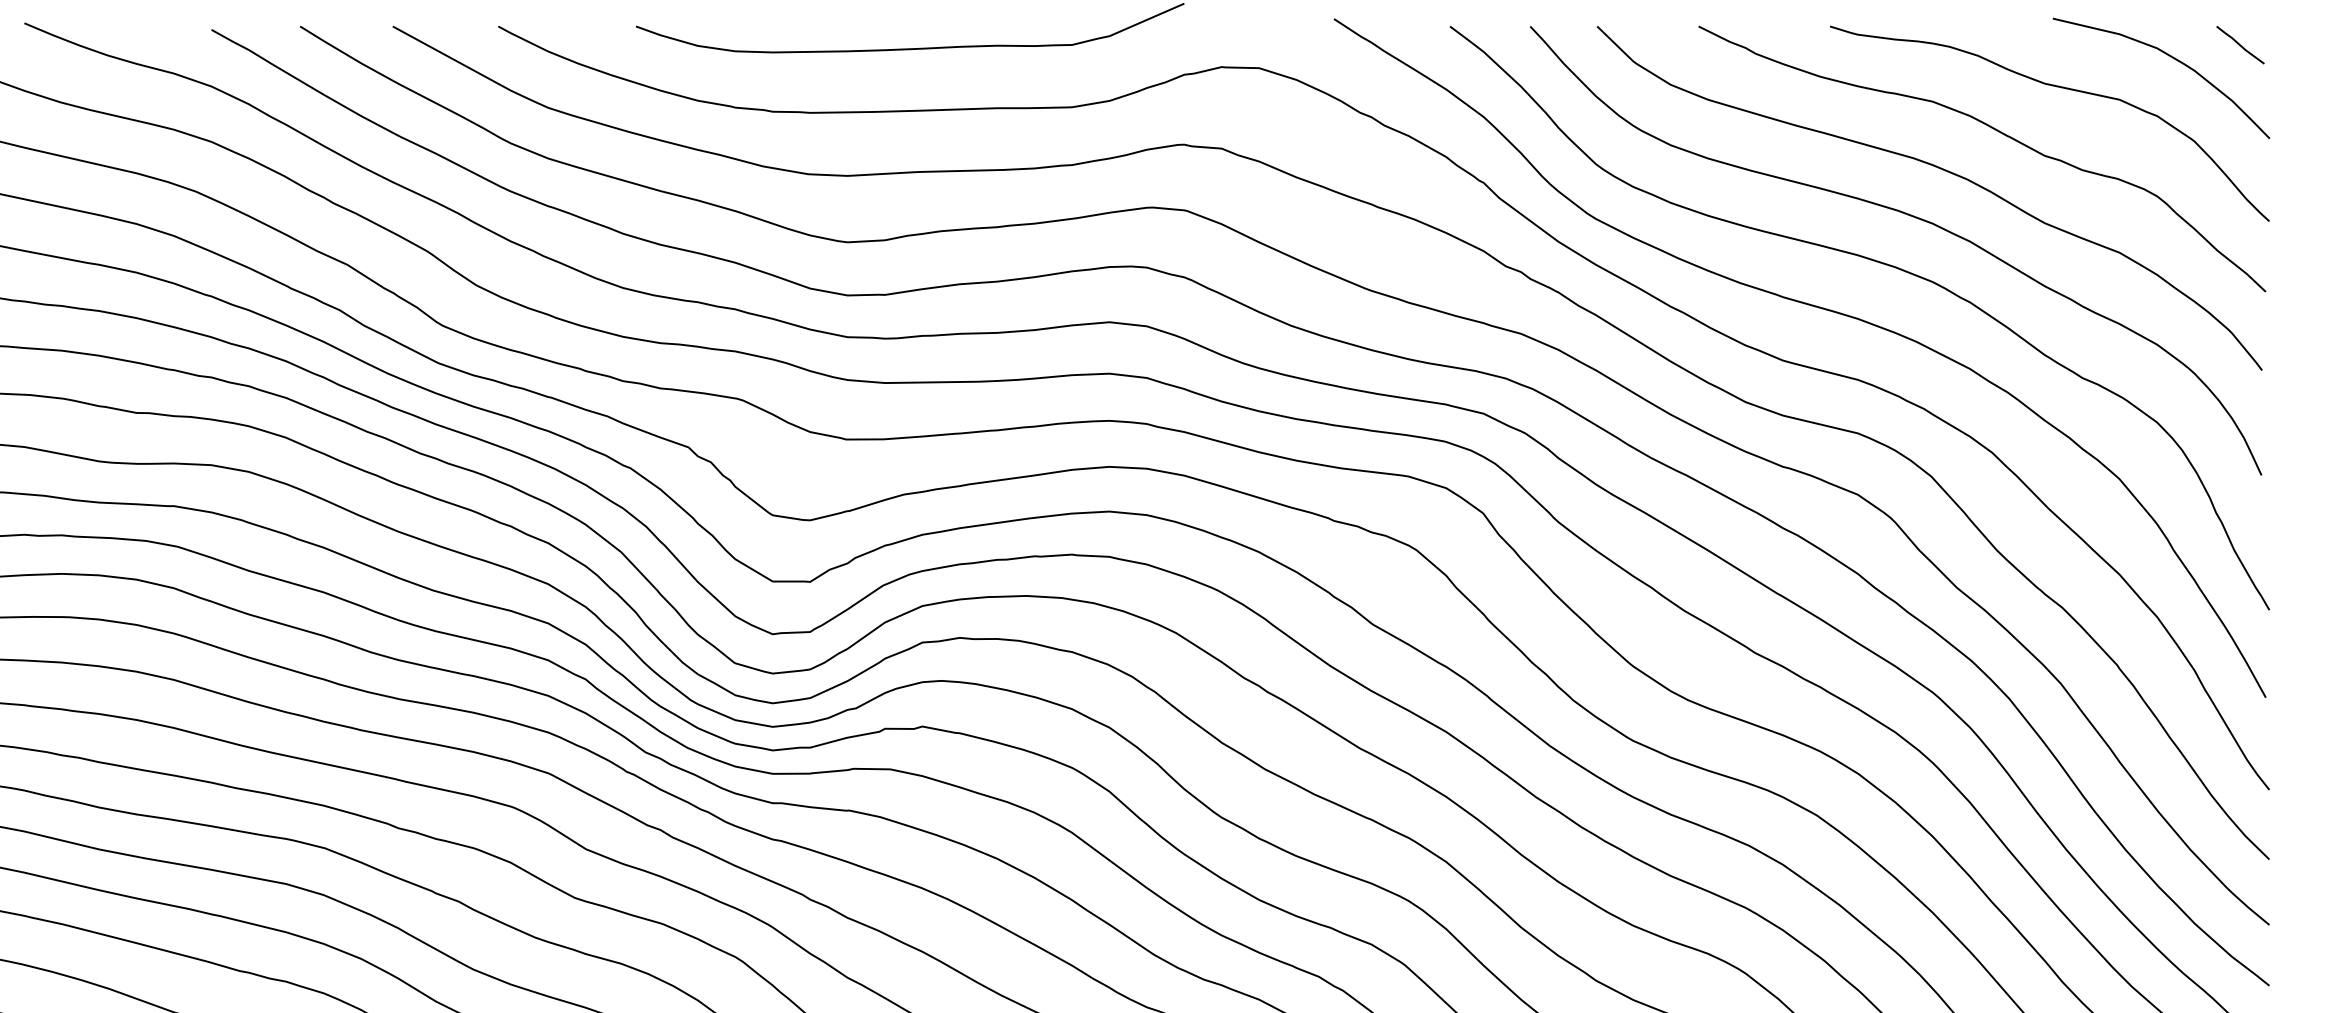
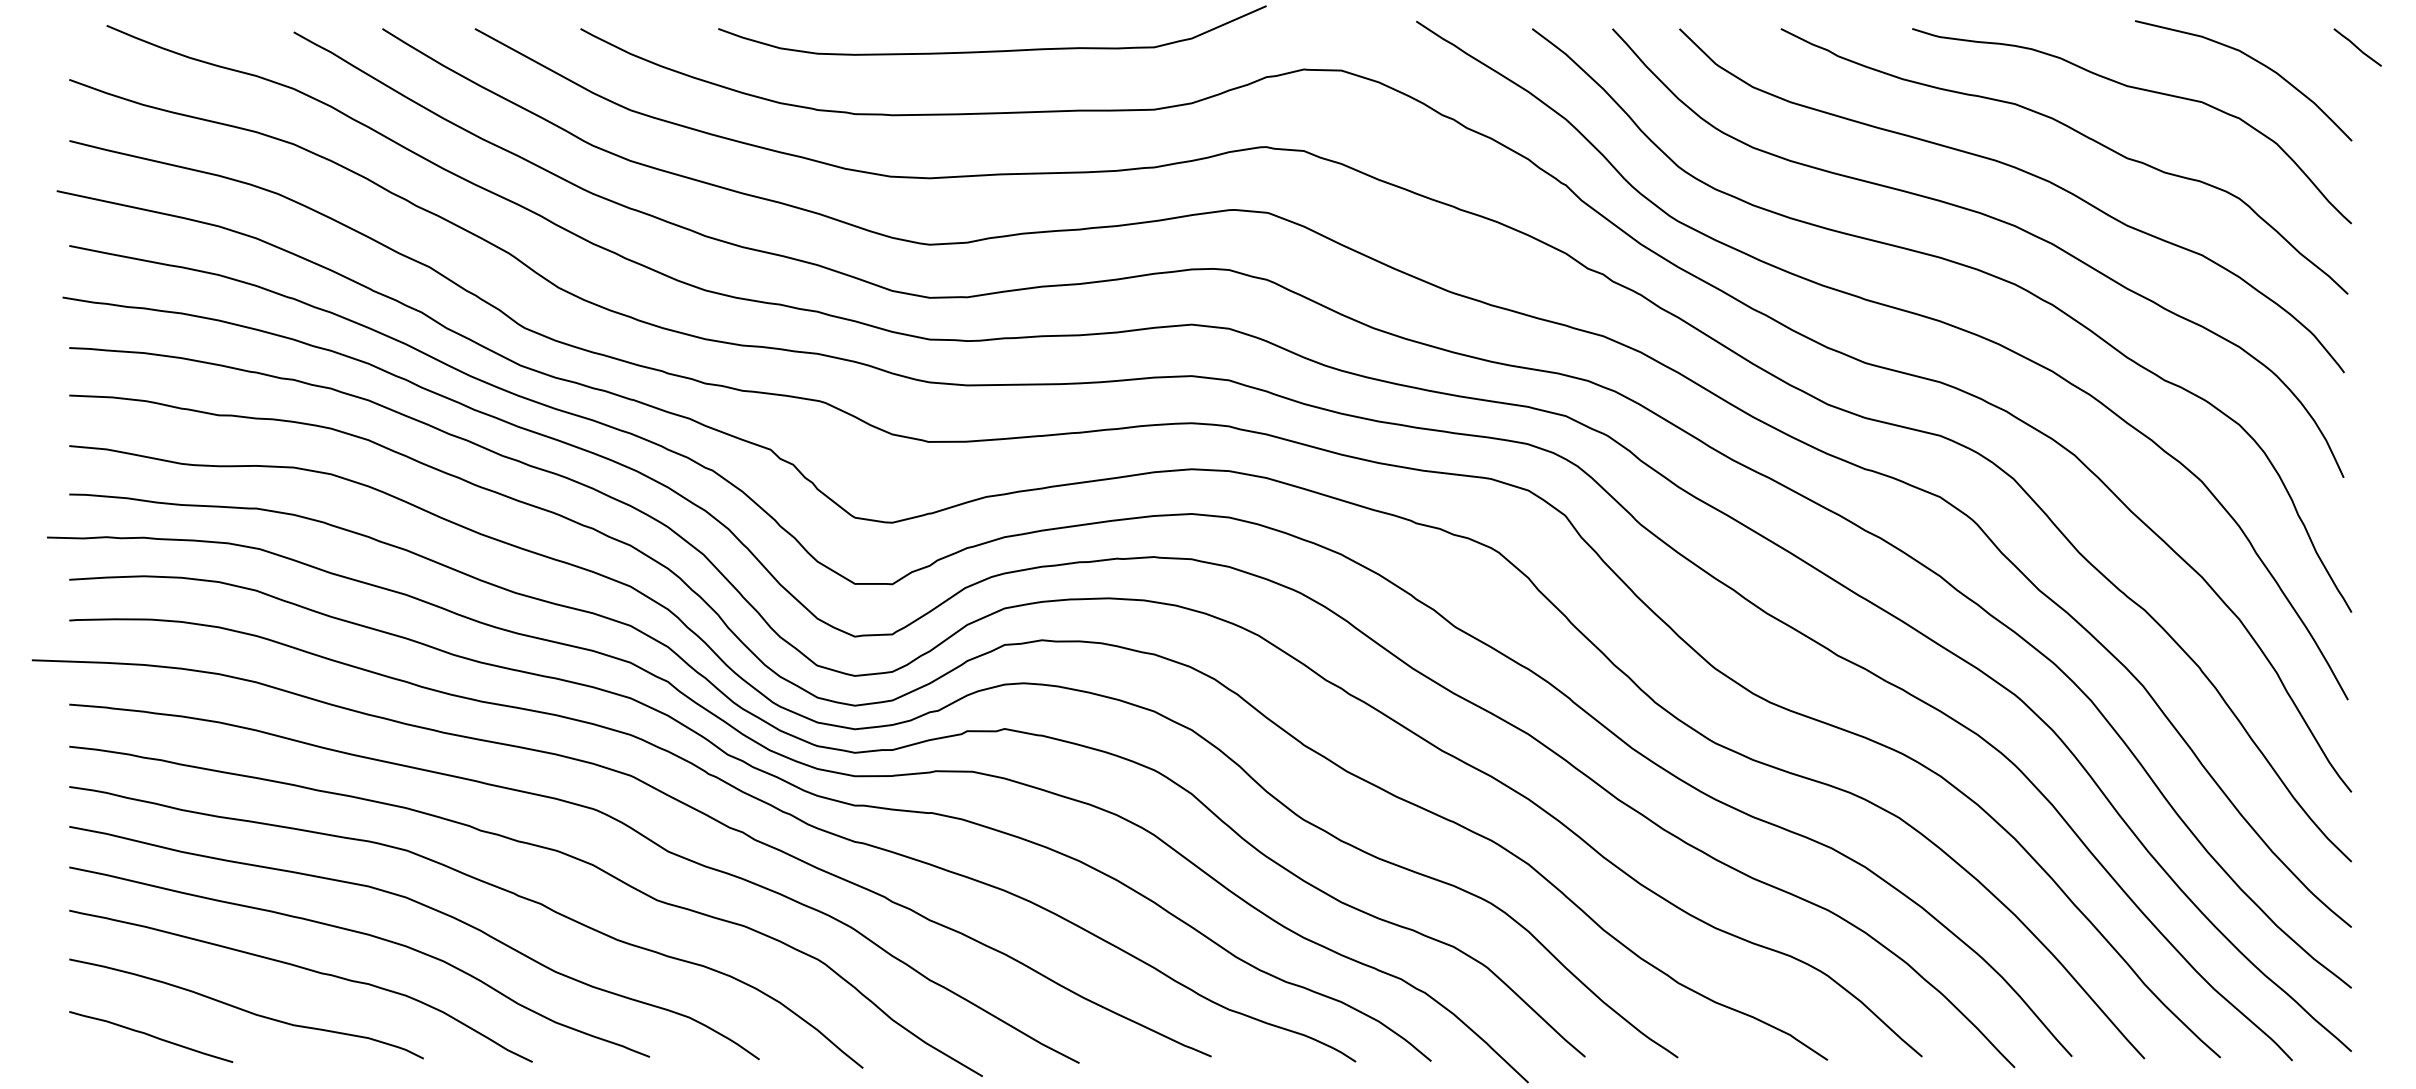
line: (2240, 45) -> (2357, 47), moved

